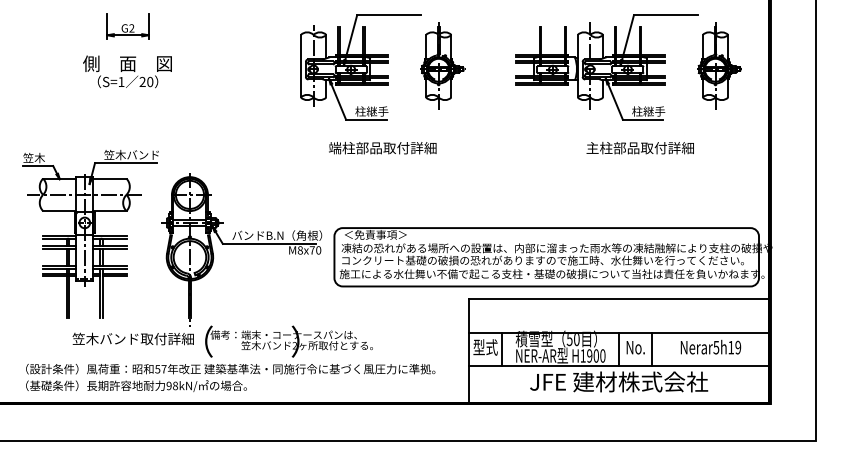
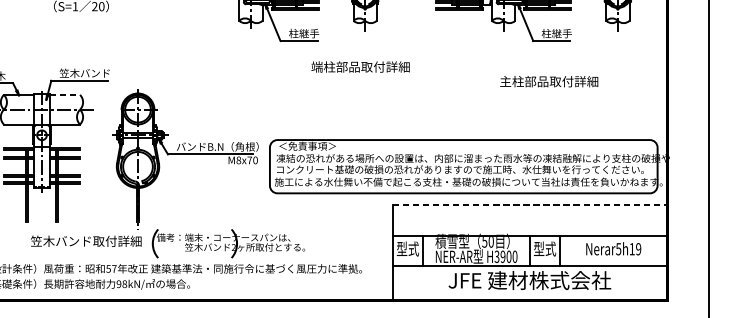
text: (382, 147) -> (360, 66), moved
text: (639, 148) -> (548, 81), moved
line: (109, 178) -> (64, 94), solid -> dashed
line: (619, 299) -> (530, 205), solid -> dashed
text: (635, 347) -> (544, 249), No. -> 型式
text: (582, 355) -> (496, 256), H1900 -> H3900

